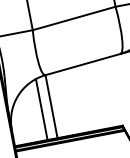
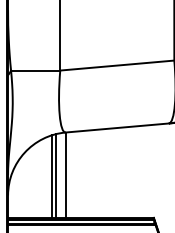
line: (44, 108) -> (56, 175), added

